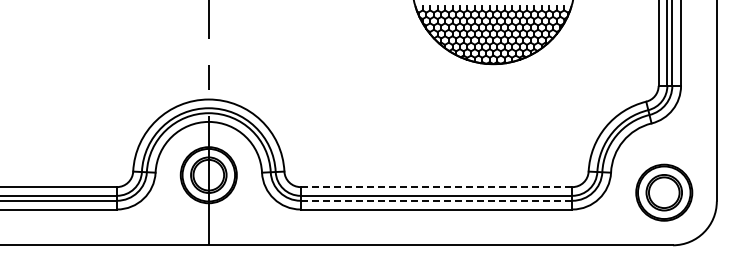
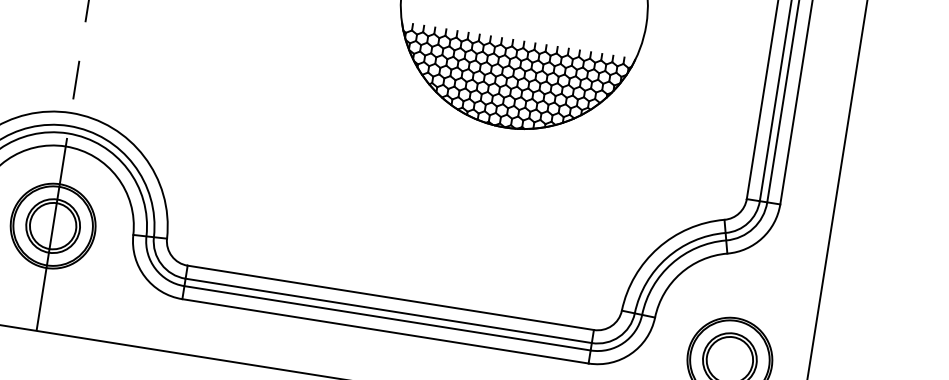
line: (436, 187) -> (390, 298), dashed -> solid
line: (436, 200) -> (387, 317), dashed -> solid

